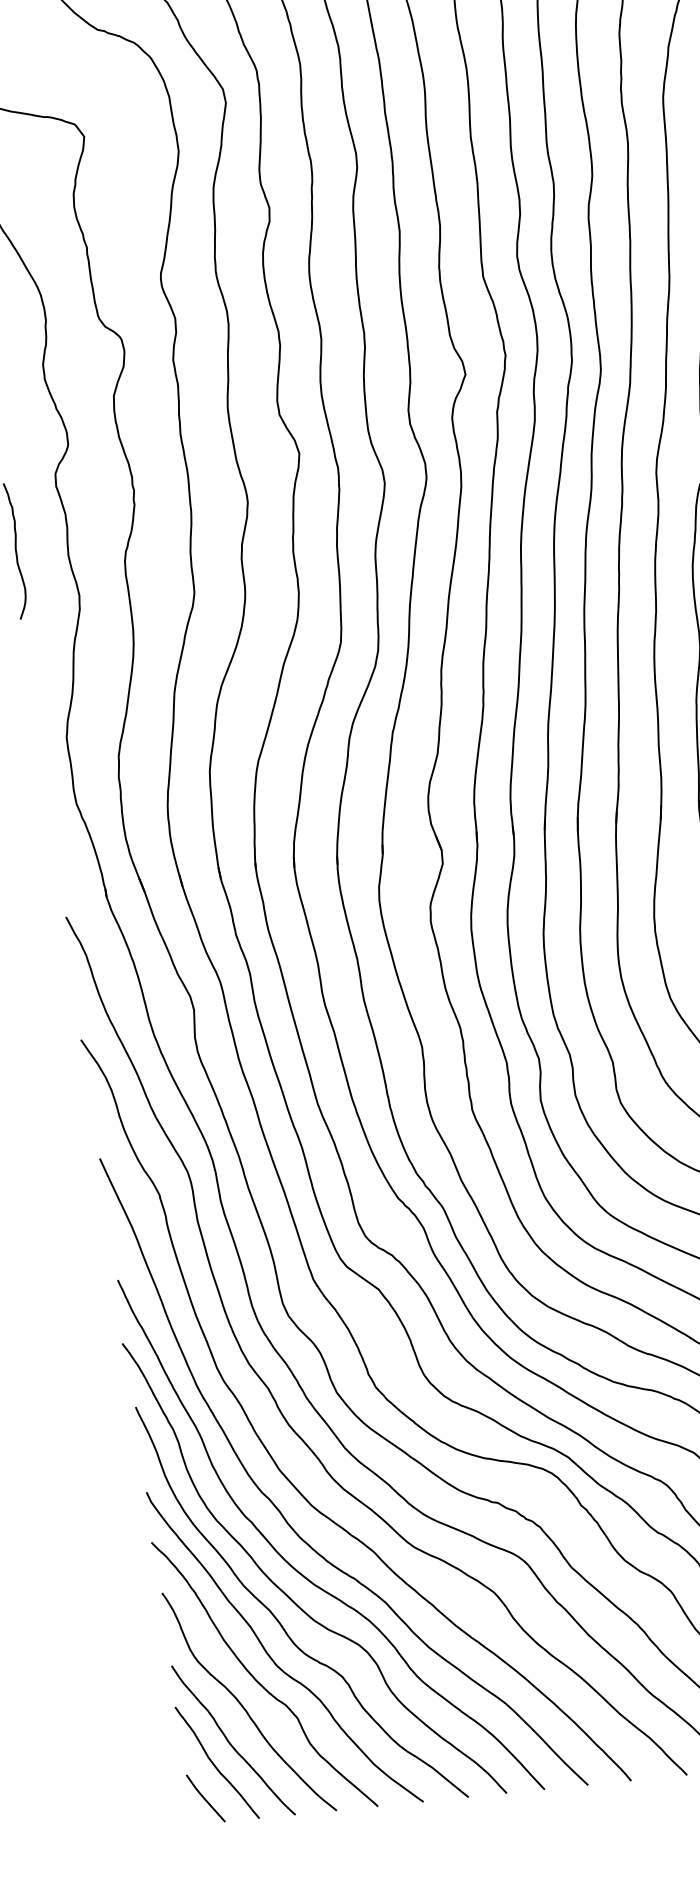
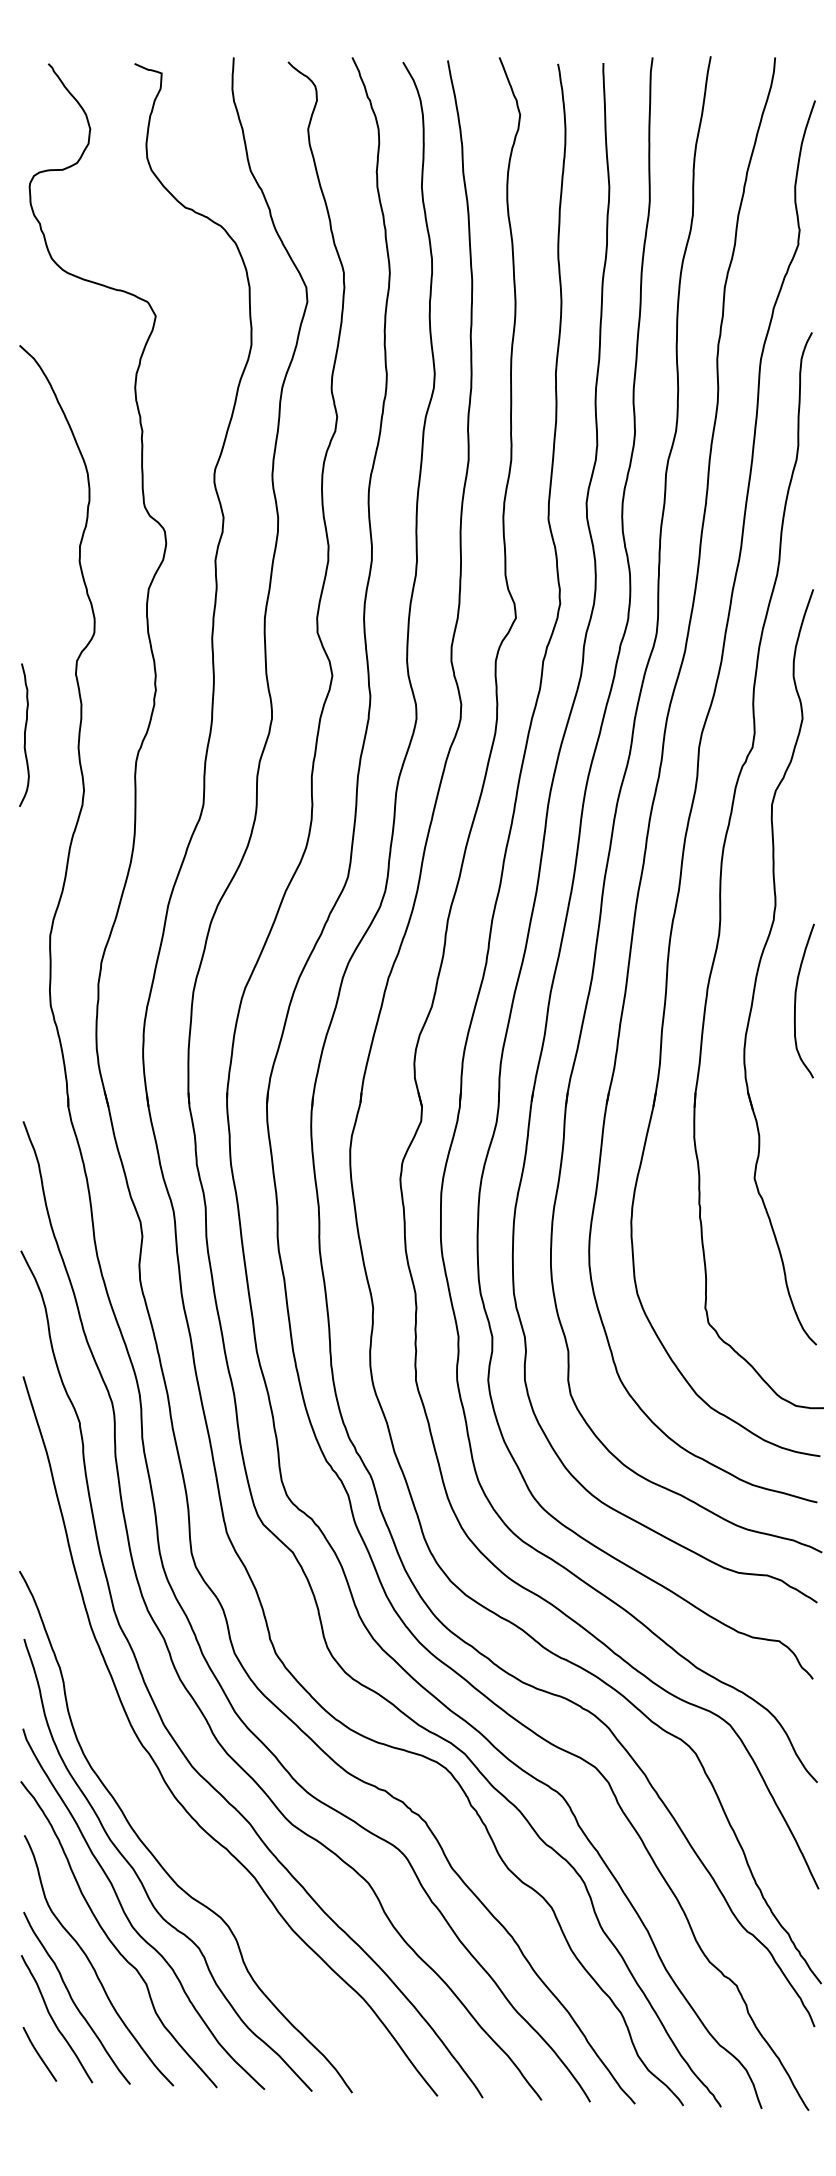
curve: (299, 1571) -> (169, 1832), removed

